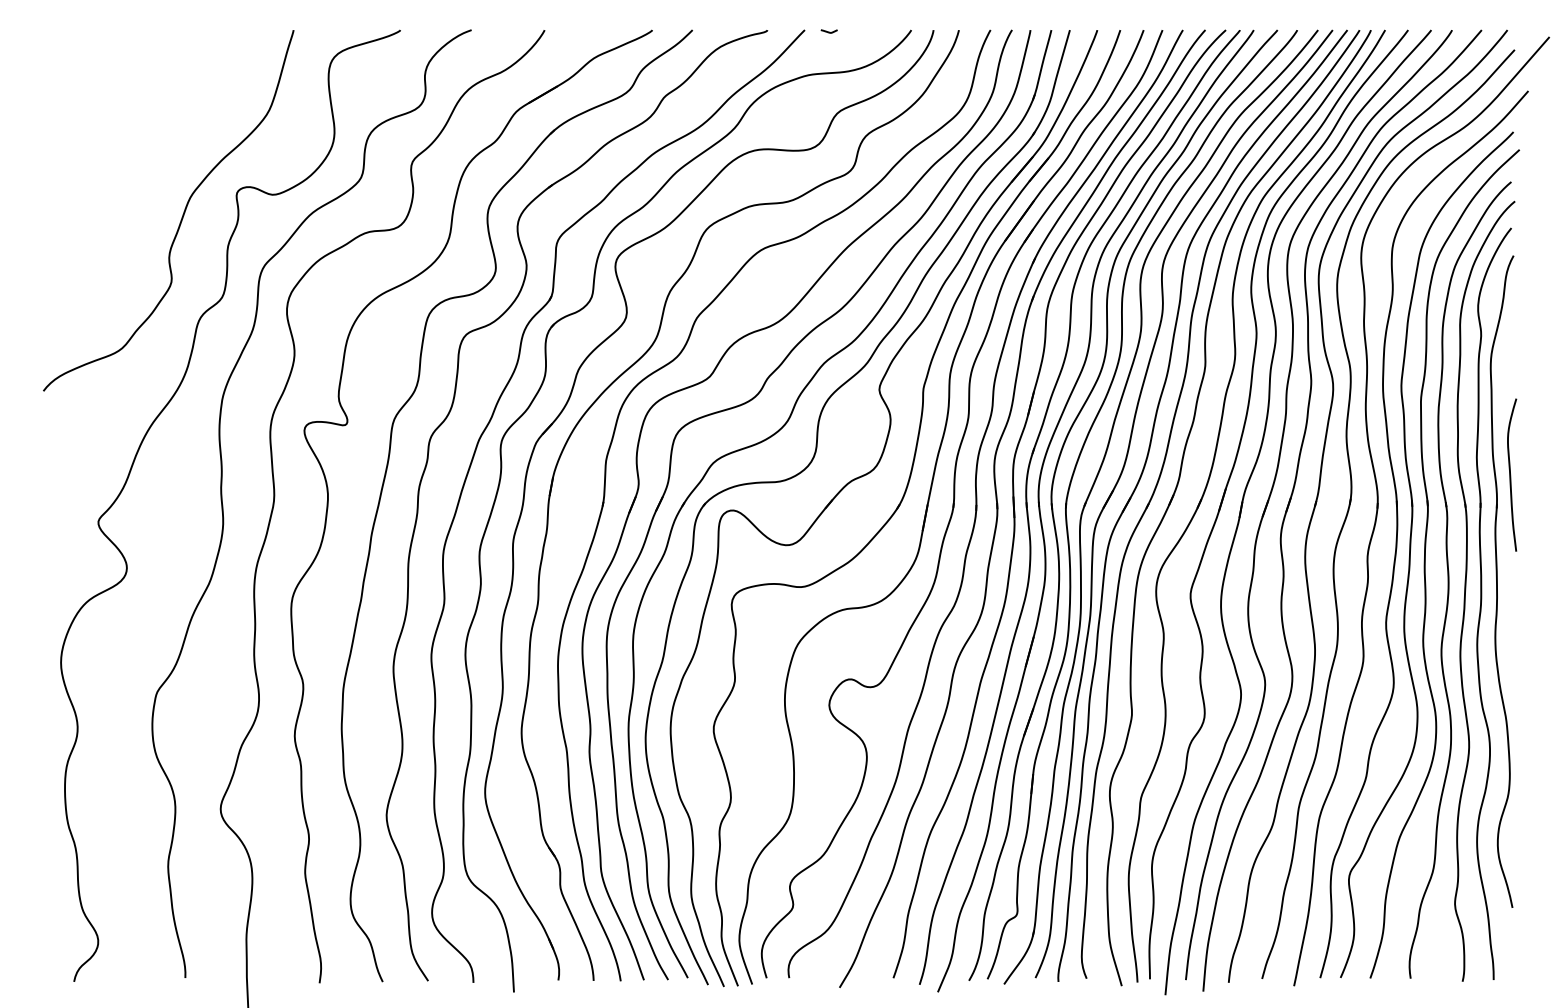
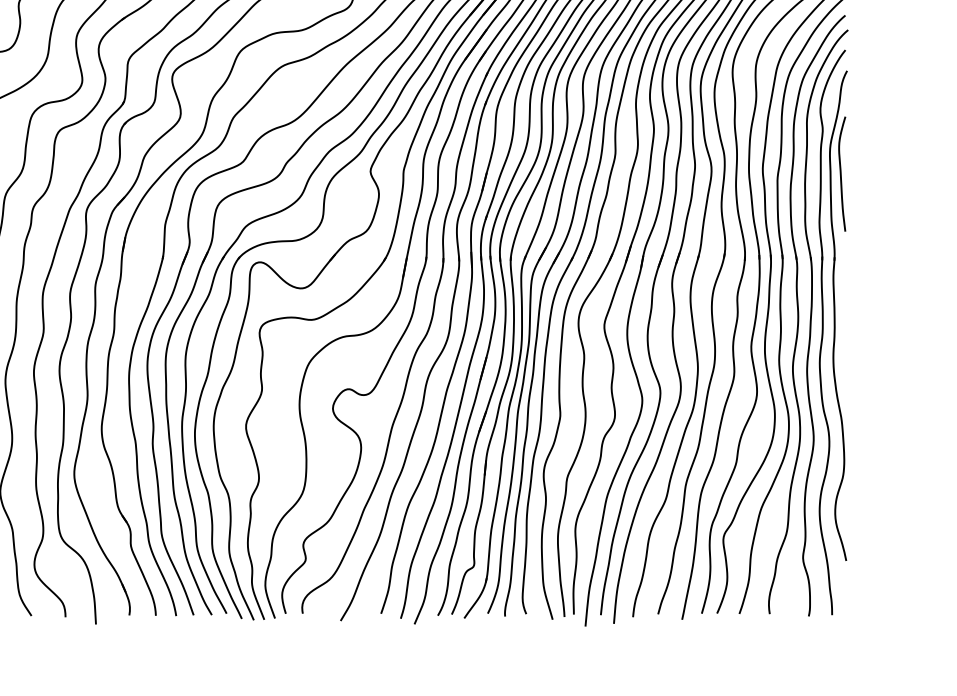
curve: (1511, 475) -> (841, 174), moved

